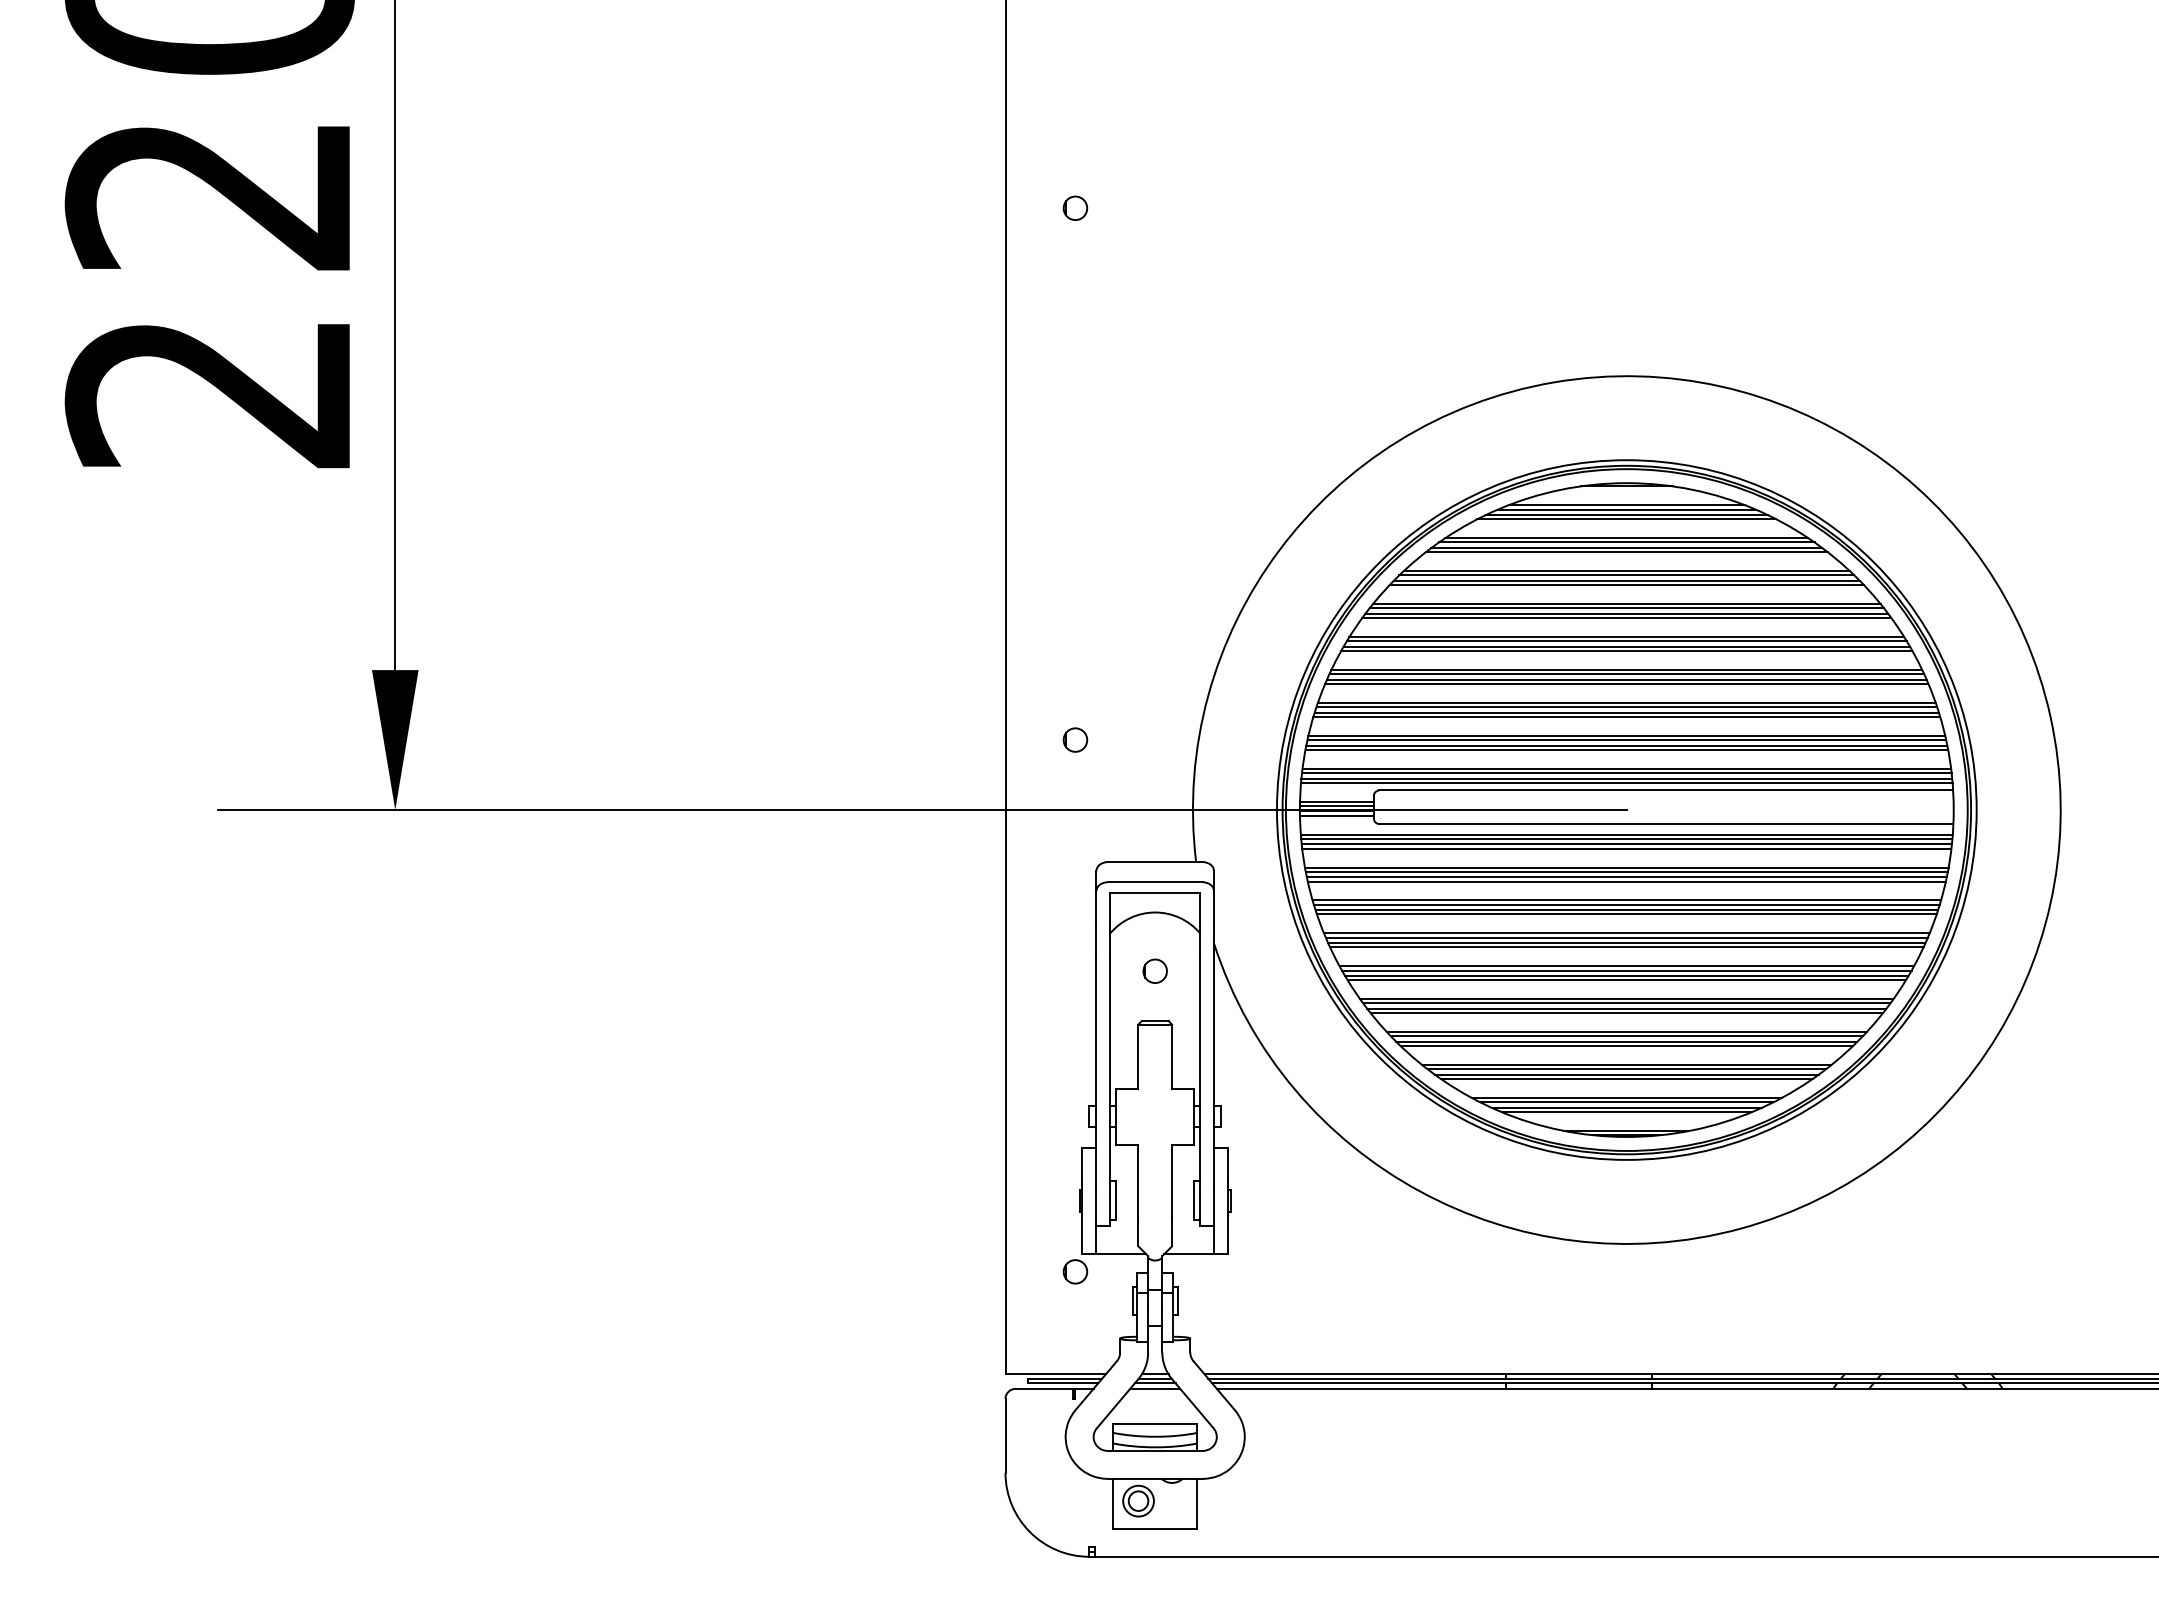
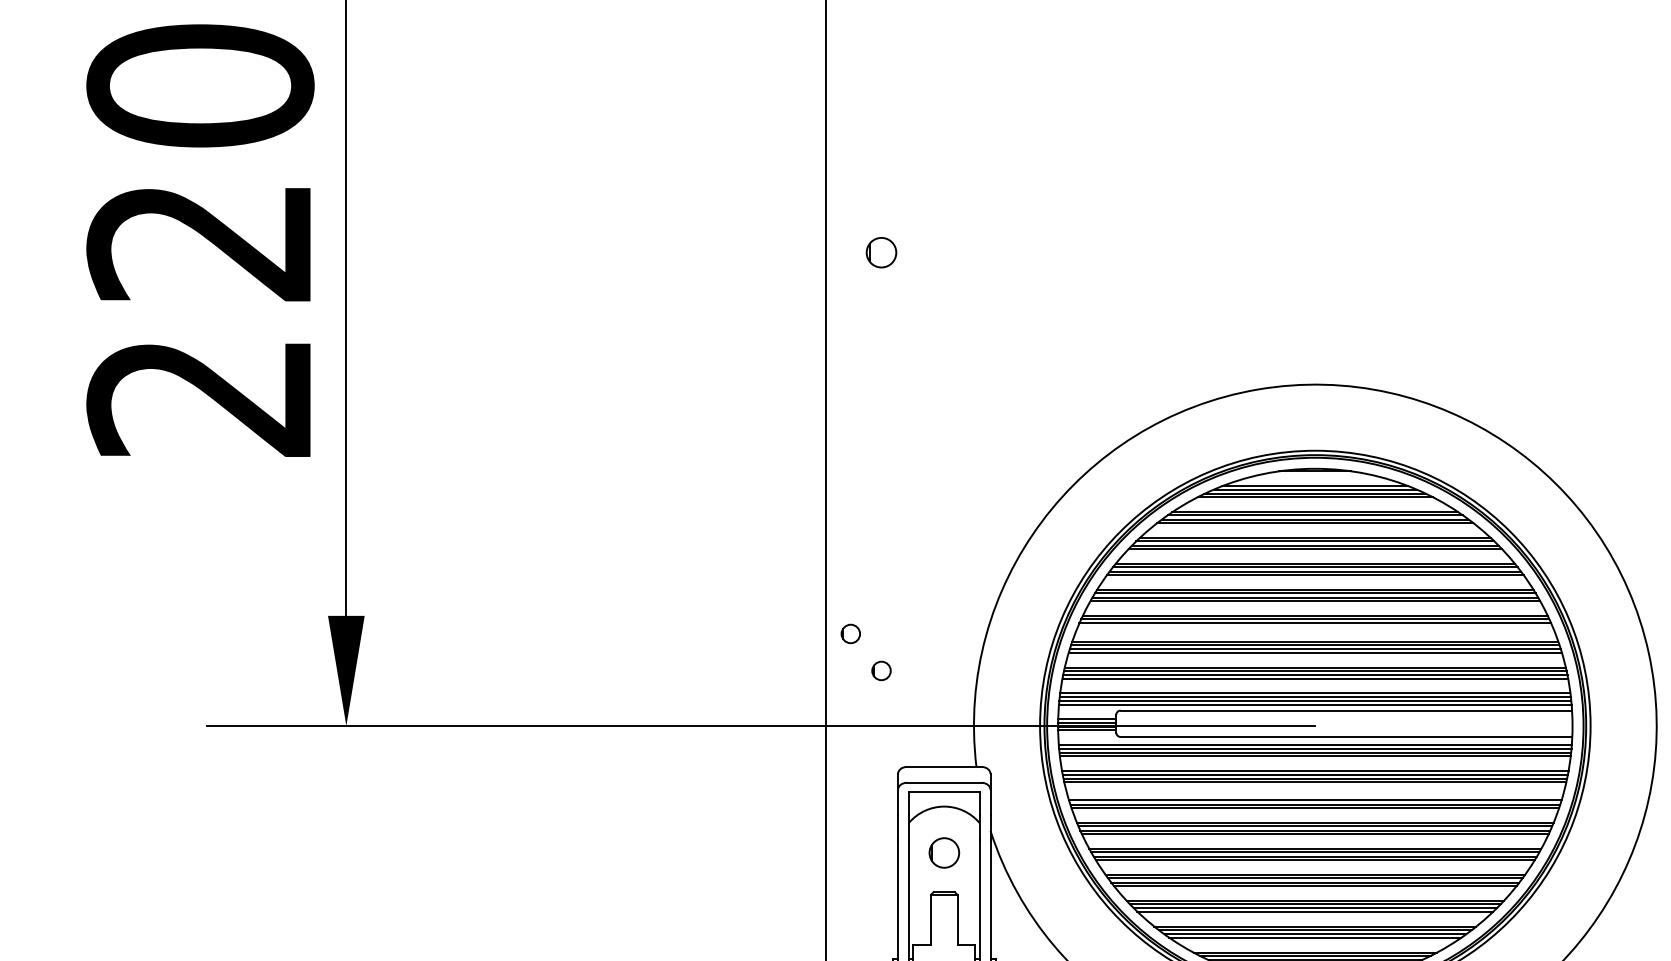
part: (1075, 207) -> (881, 251), size x1.6
line: (1626, 683) -> (1315, 626), removed
part: (1036, 692) -> (850, 633), added
line: (1626, 900) -> (1315, 797), removed
circle: (1154, 970) -> (943, 852), size x1.6

